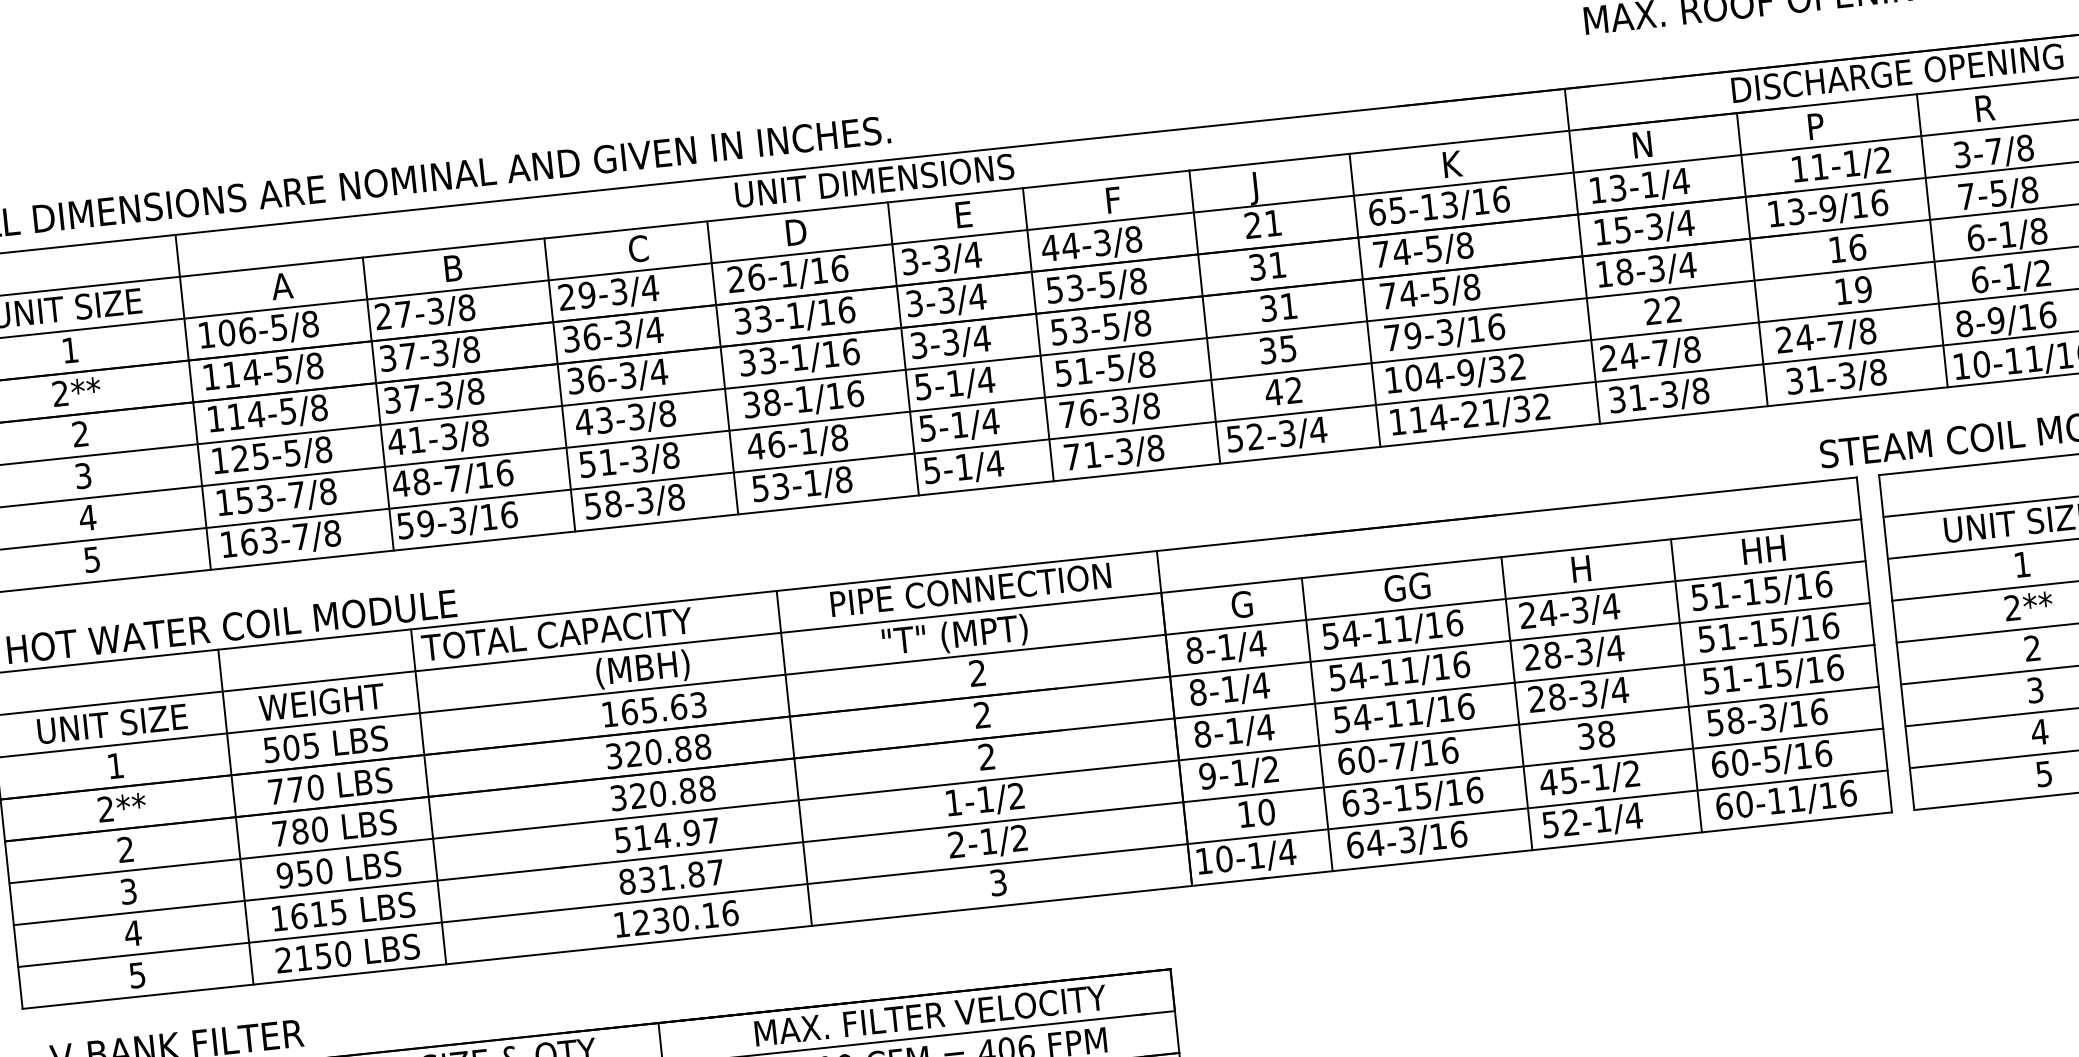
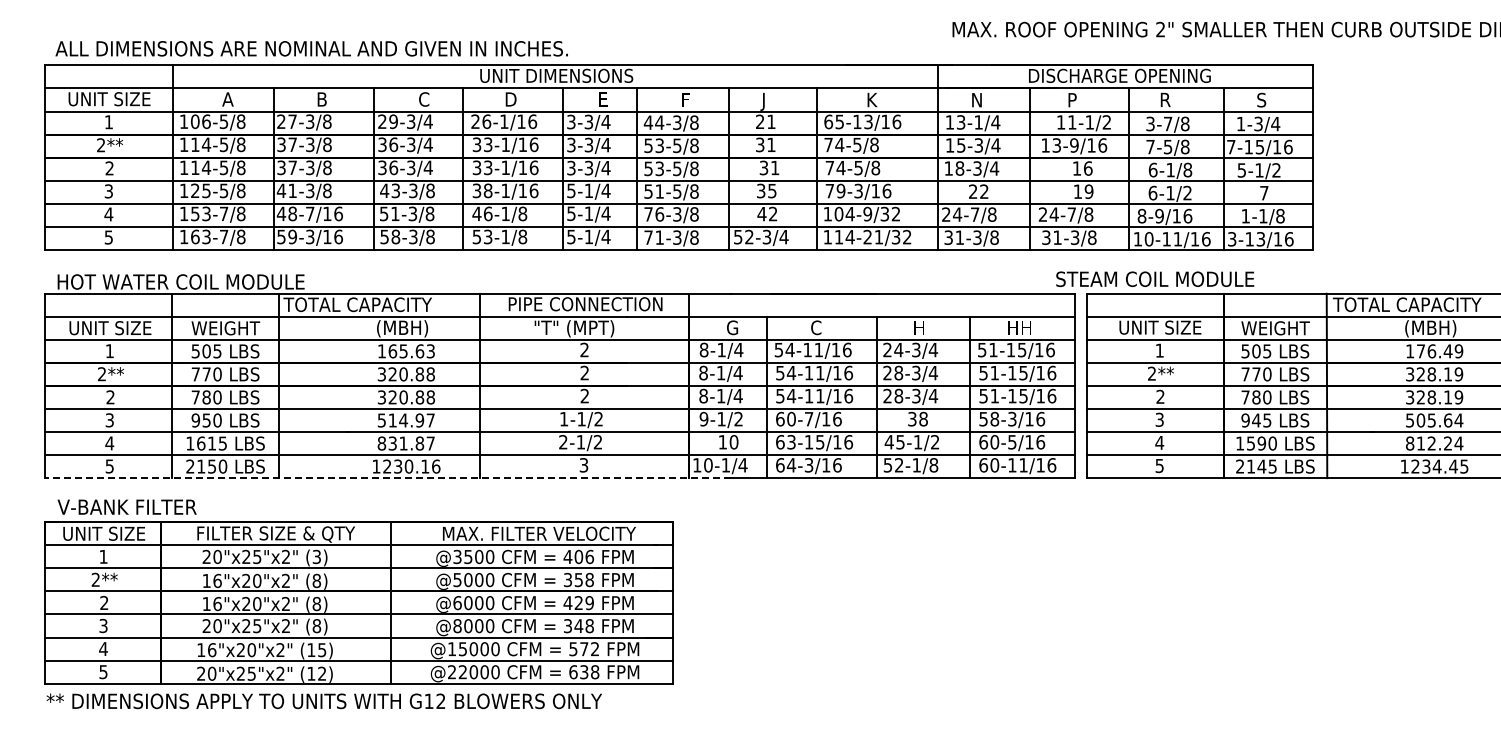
text: (1412, 586) -> (826, 327), GG -> C
text: (1633, 816) -> (933, 465), 52-1/4 -> 52-1/8
line: (644, 944) -> (387, 478), solid -> dashed

